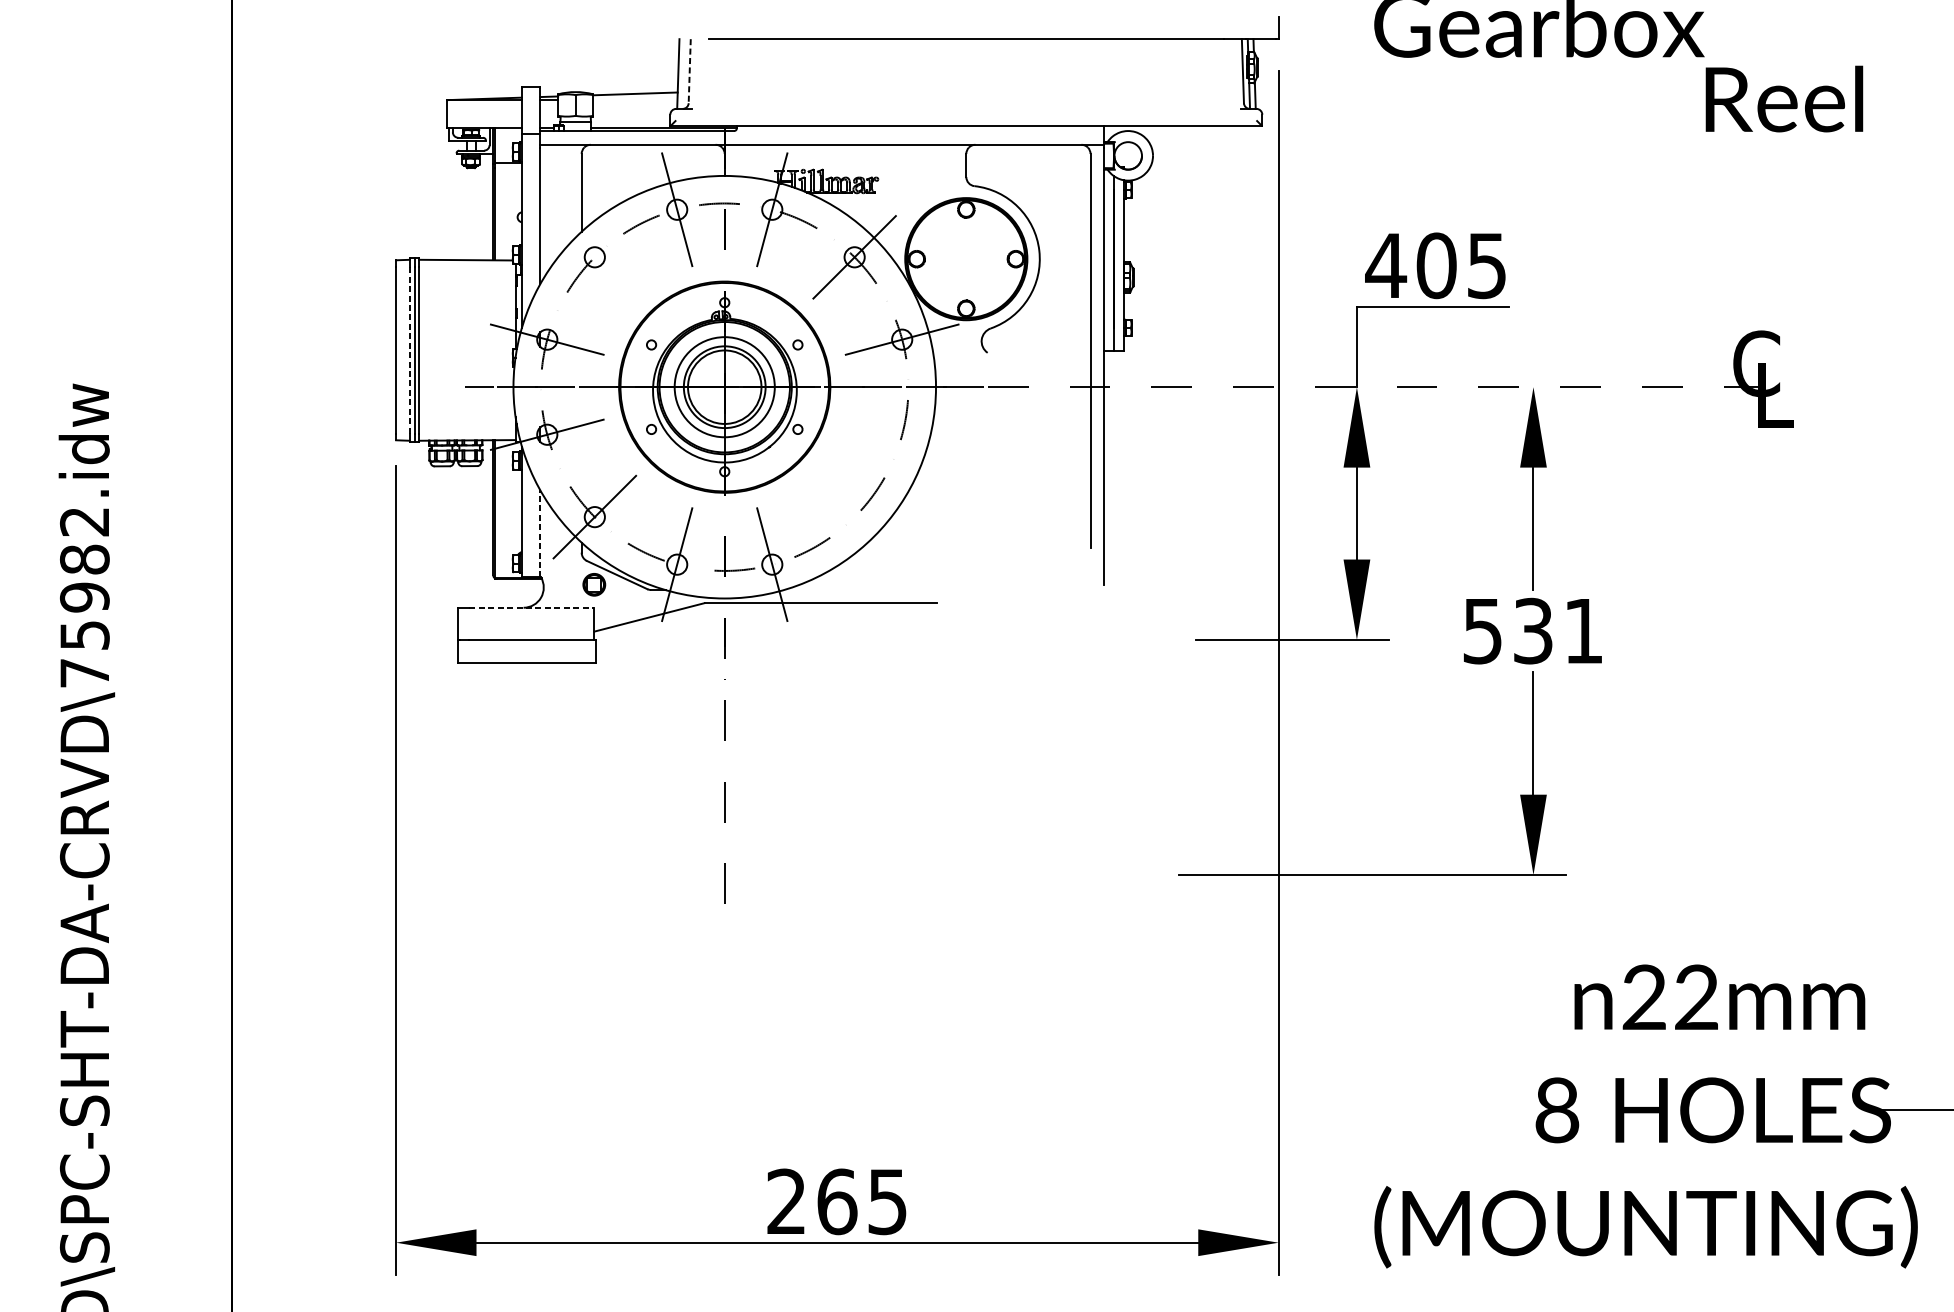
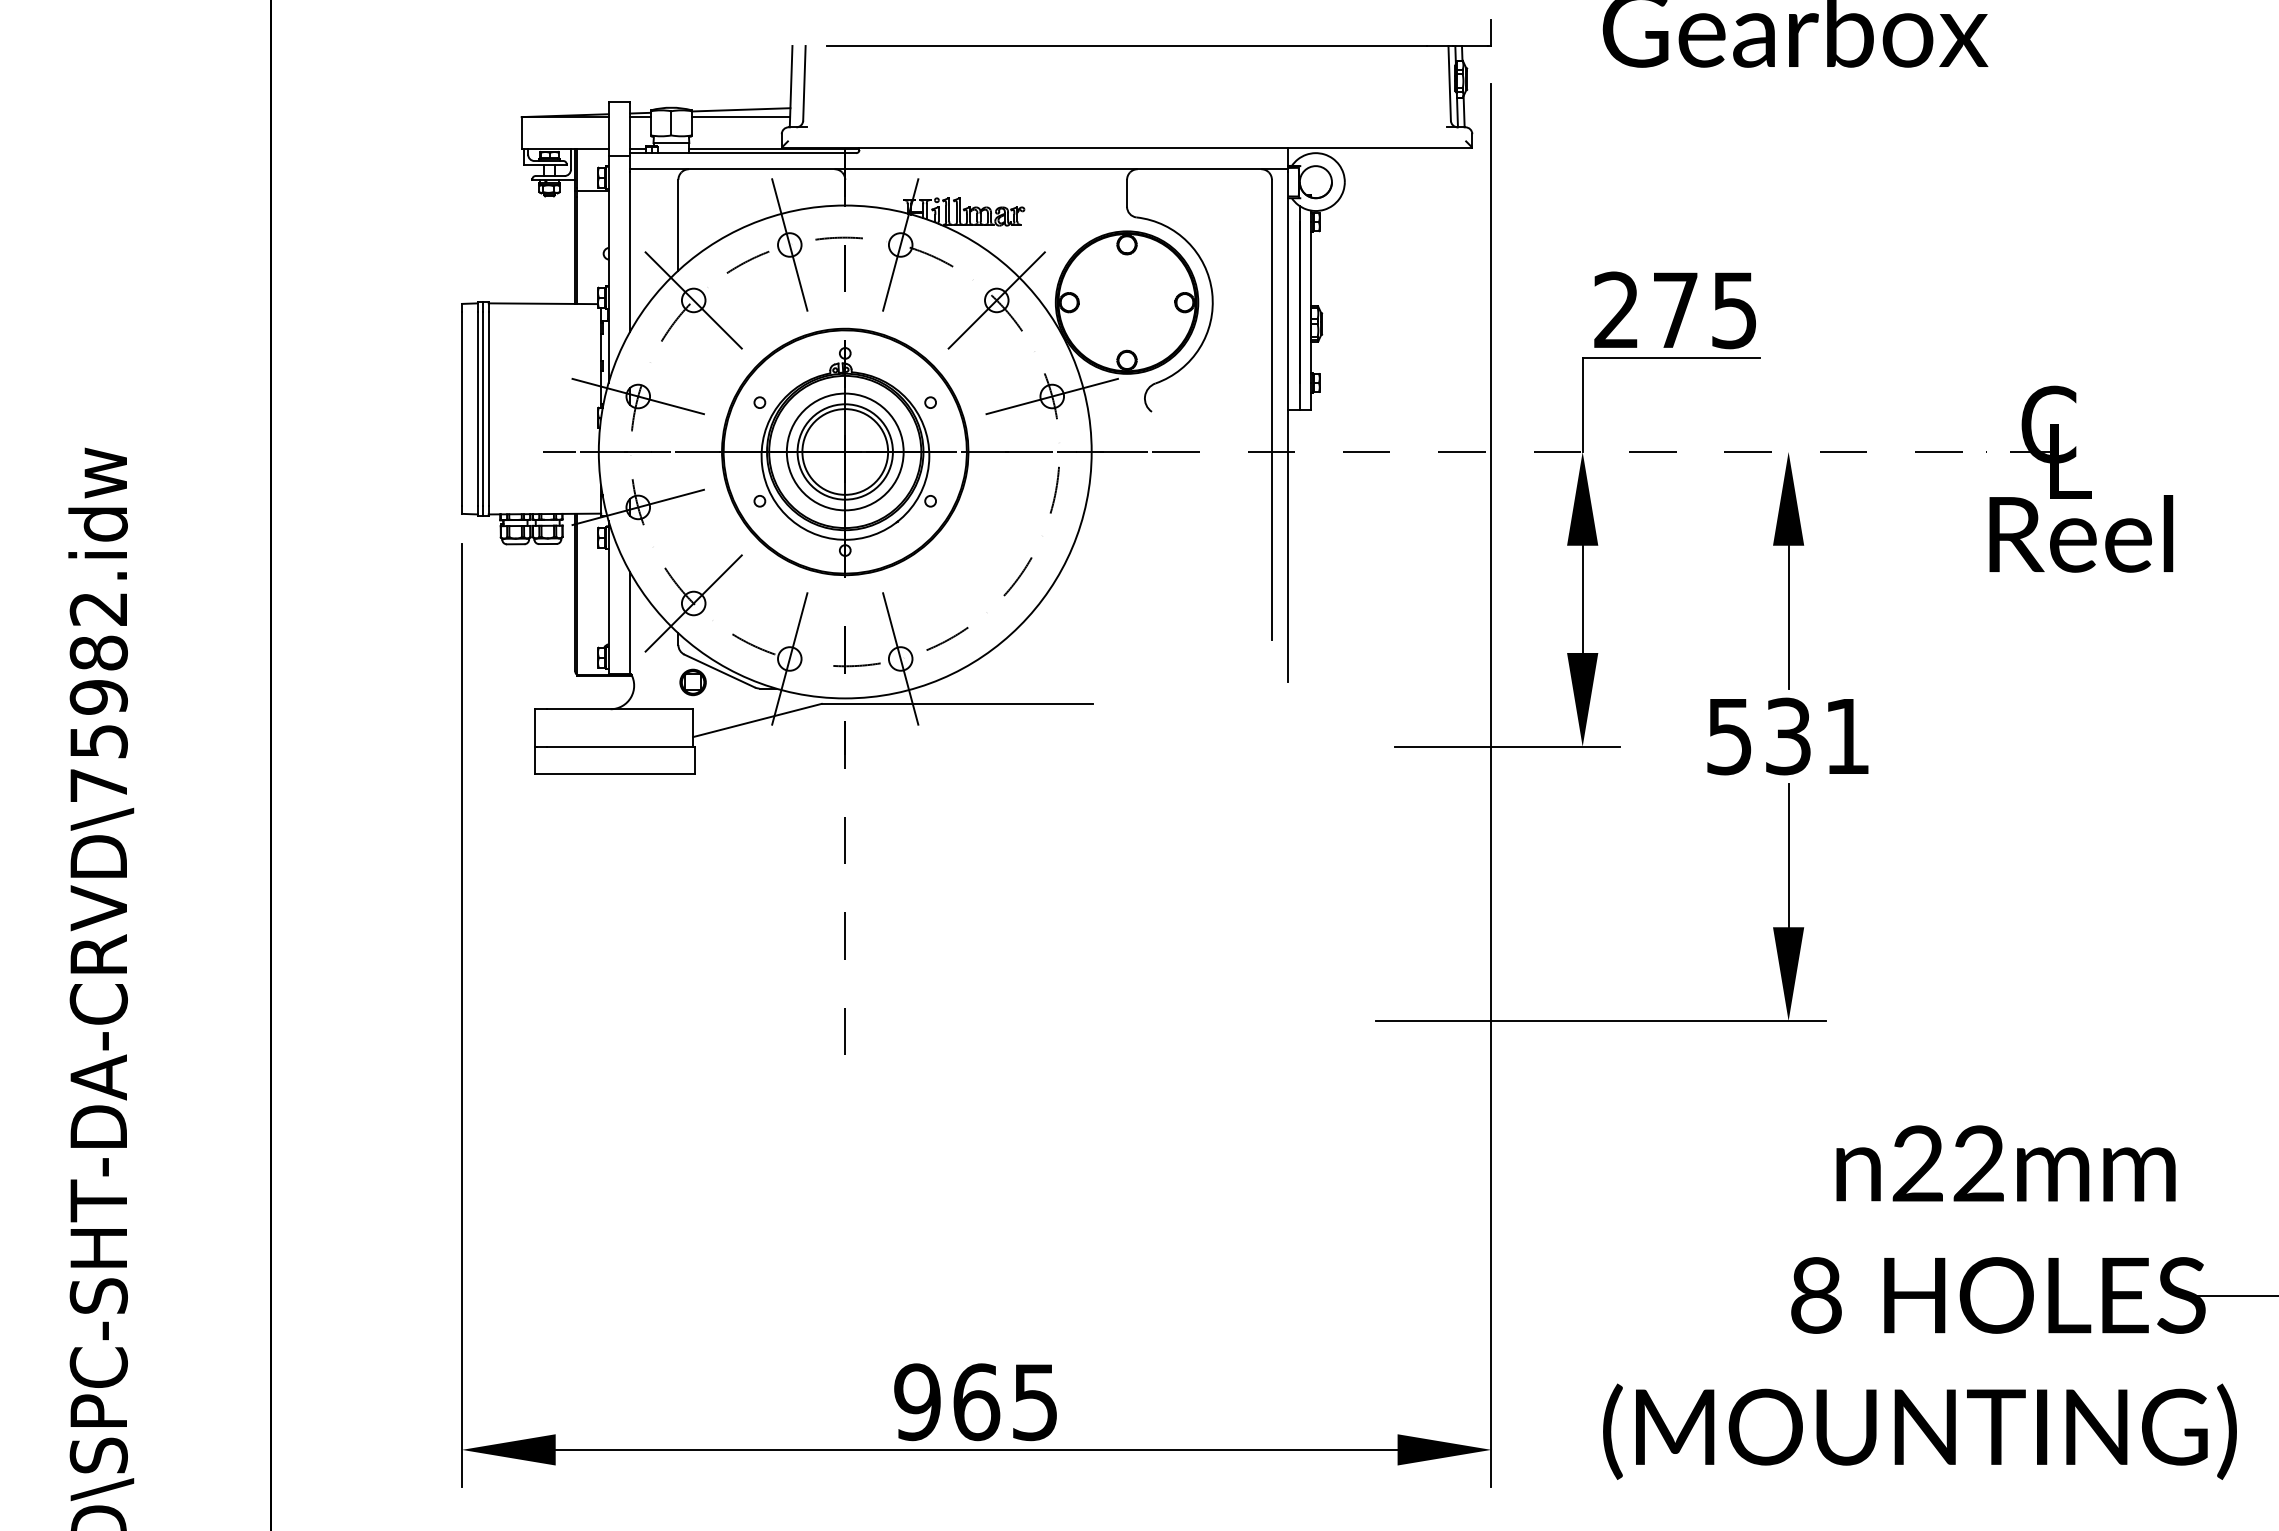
line: (689, 71) -> (804, 83), dashed -> solid
text: (1784, 98) -> (2081, 533), moved
line: (634, 100) -> (740, 117), added
line: (594, 257) -> (693, 300), added
text: (1410, 265) -> (1645, 310), 405 -> 275
line: (410, 349) -> (478, 408), dashed -> solid
line: (540, 534) -> (630, 623), dashed -> solid
line: (532, 607) -> (620, 709), dashed -> solid
text: (786, 1202) -> (917, 1402), 265 -> 965

